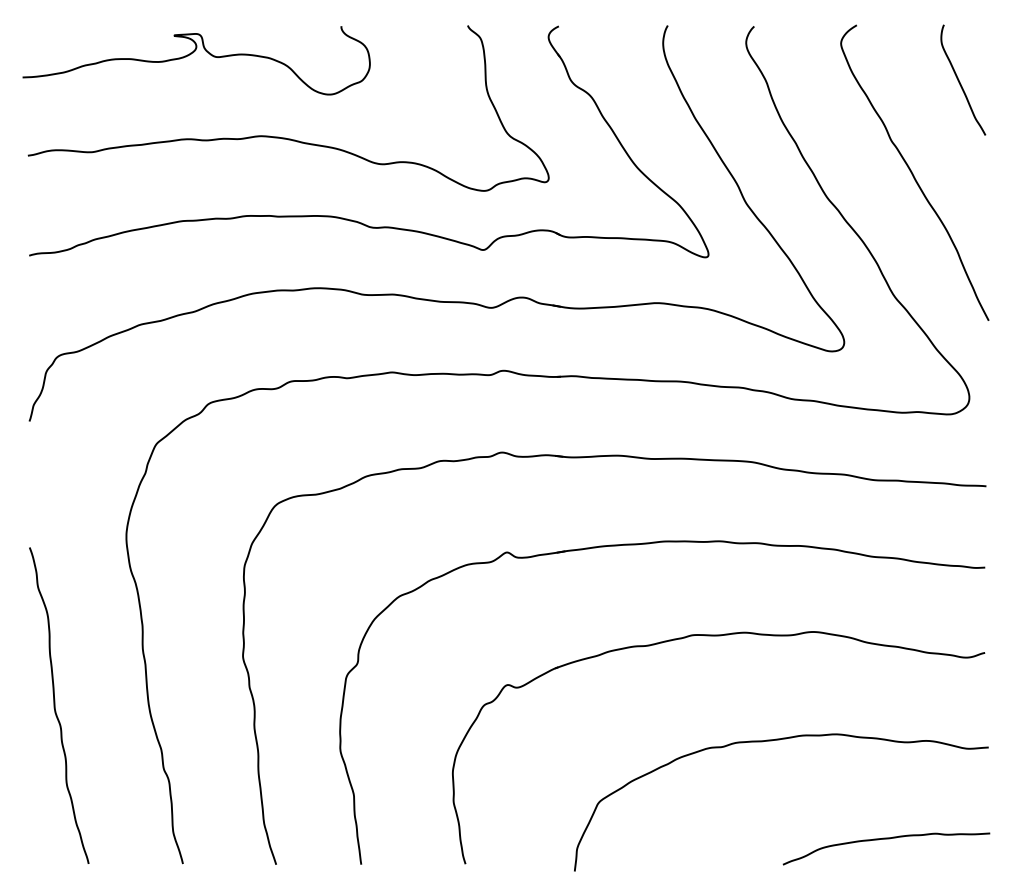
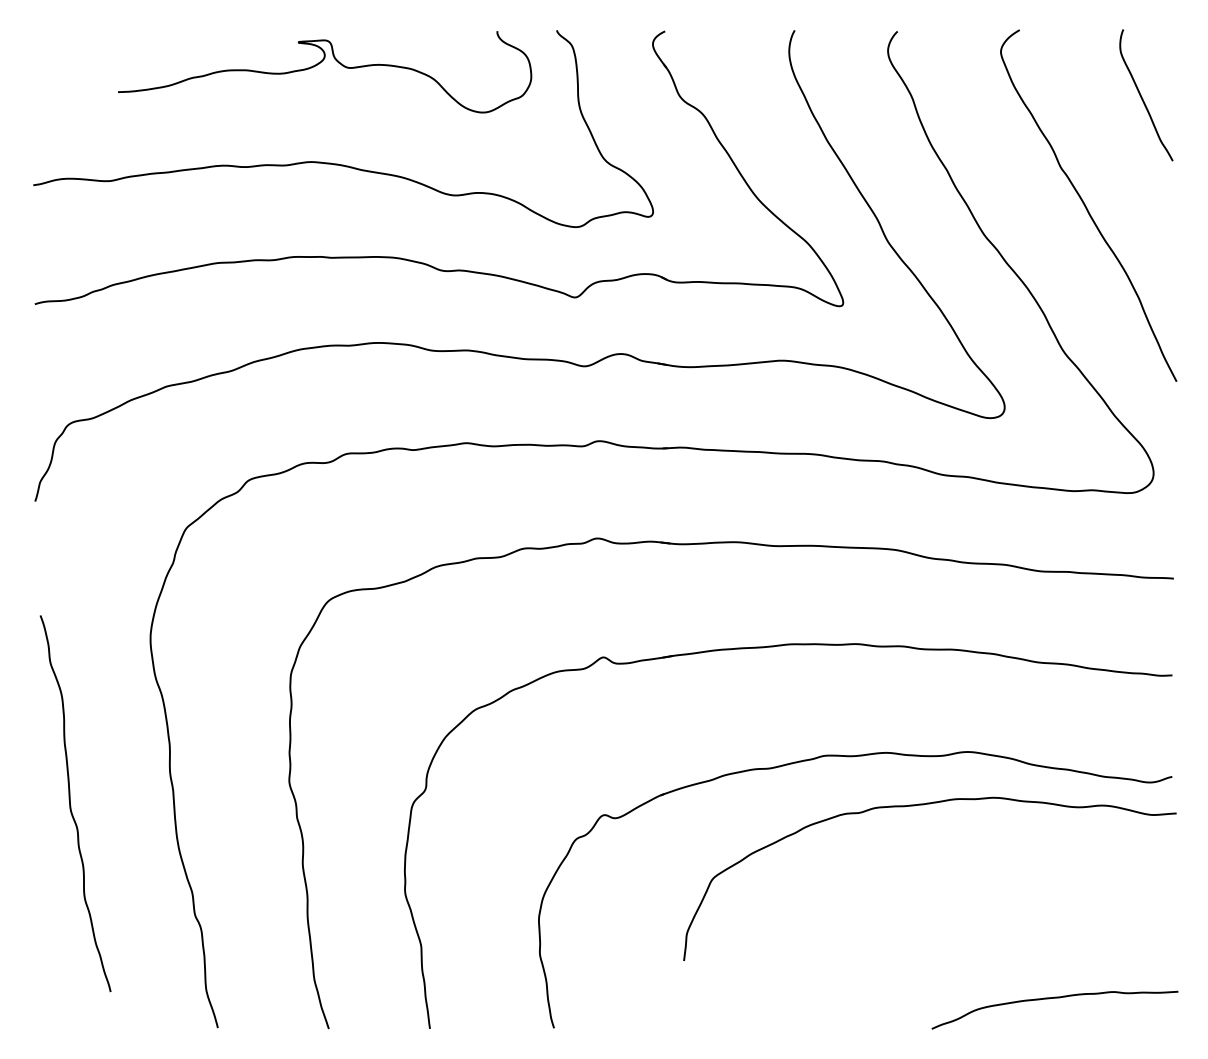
curve: (191, 54) -> (319, 64), moved
curve: (55, 707) -> (71, 805), moved
curve: (776, 740) -> (923, 805), moved

